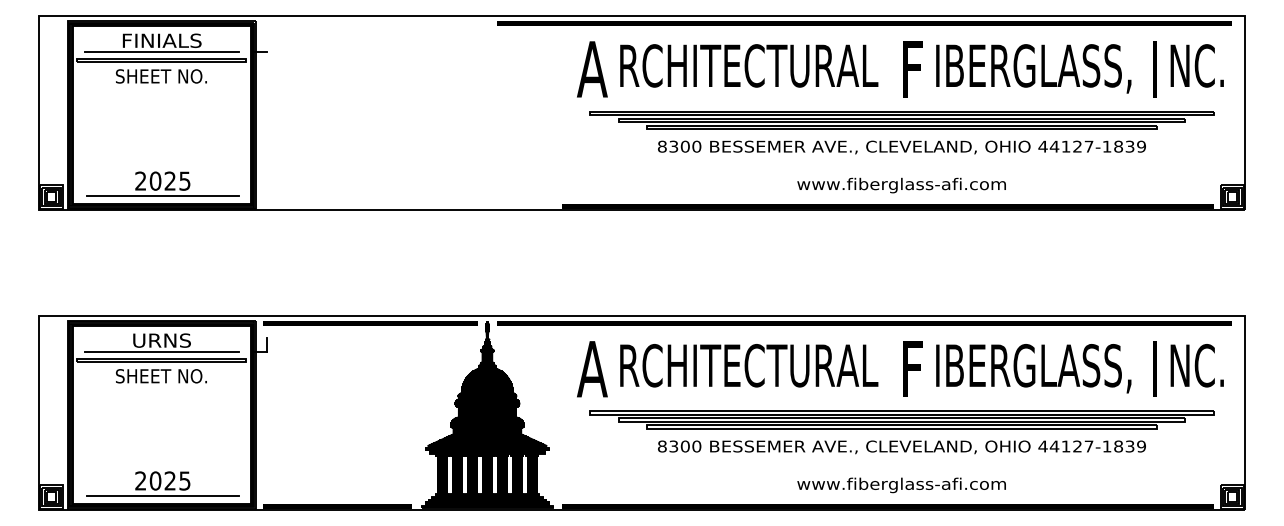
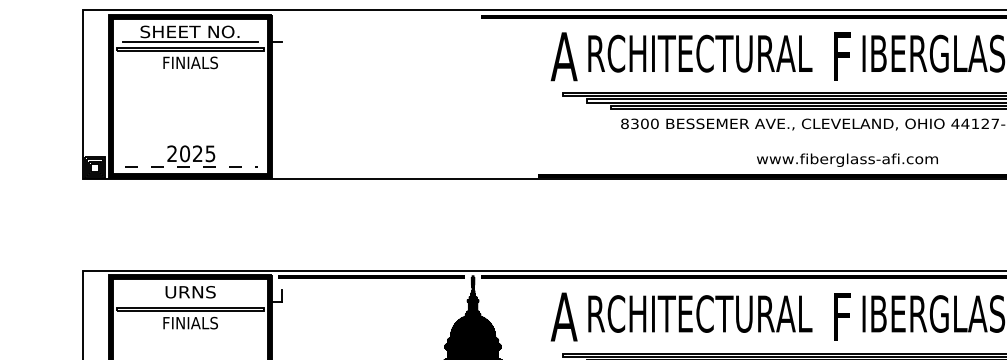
text: (161, 40) -> (190, 31), FINIALS -> SHEET NO.
text: (160, 76) -> (189, 62), SHEET NO. -> FINIALS
text: (901, 185) -> (847, 160), moved
line: (163, 195) -> (191, 166), solid -> dashed
line: (161, 351) -> (190, 301), removed
text: (161, 376) -> (190, 323), SHEET NO. -> FINIALS

